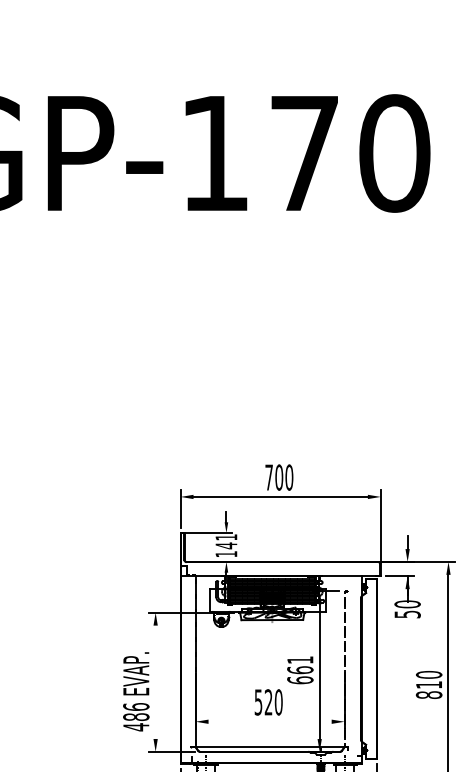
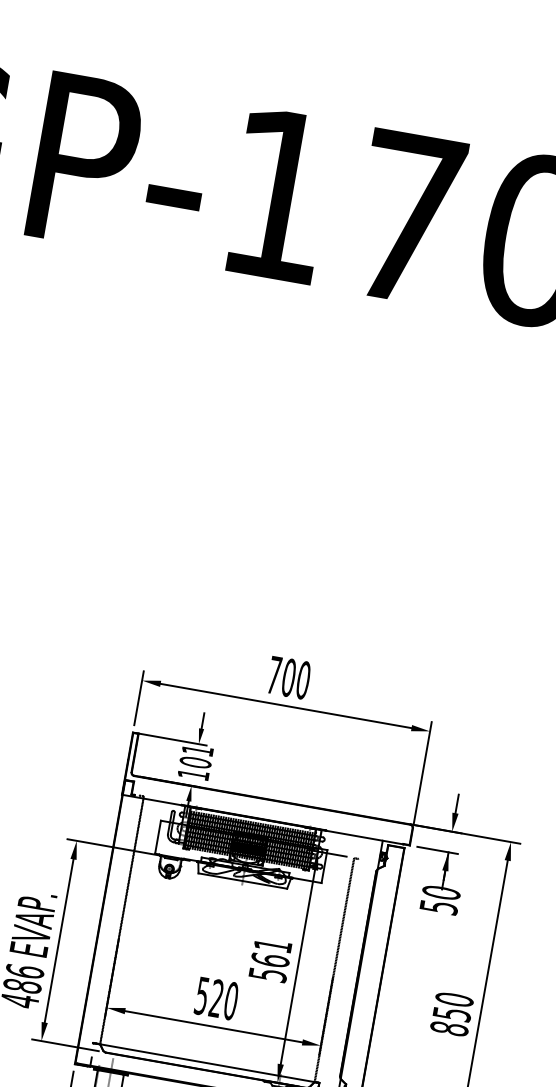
text: (226, 545) -> (195, 762), 141 -> 101
text: (300, 680) -> (268, 975), 661 -> 561
line: (155, 681) -> (59, 939), added
text: (429, 684) -> (452, 1013), 810 -> 850
line: (269, 721) -> (213, 1026), added

